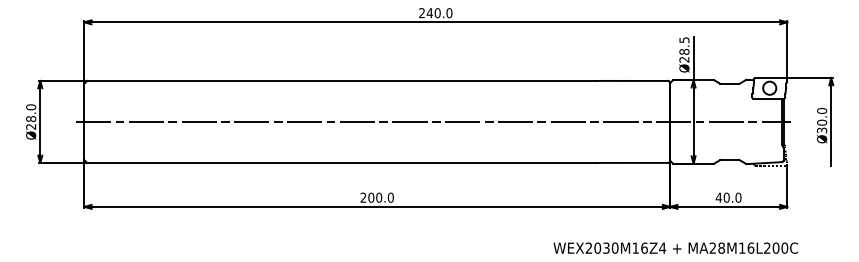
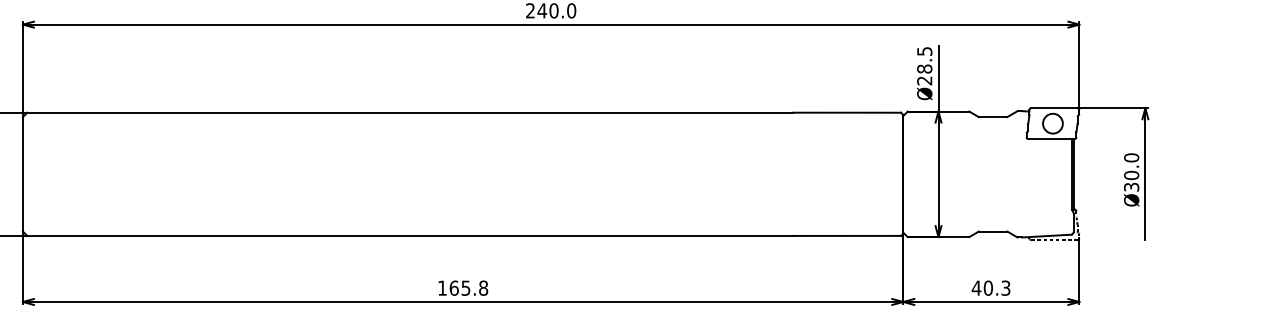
line: (433, 121) -> (547, 173), removed
text: (376, 197) -> (462, 287), 200.0 -> 165.8
text: (738, 197) -> (1006, 287), 40.0 -> 40.3

